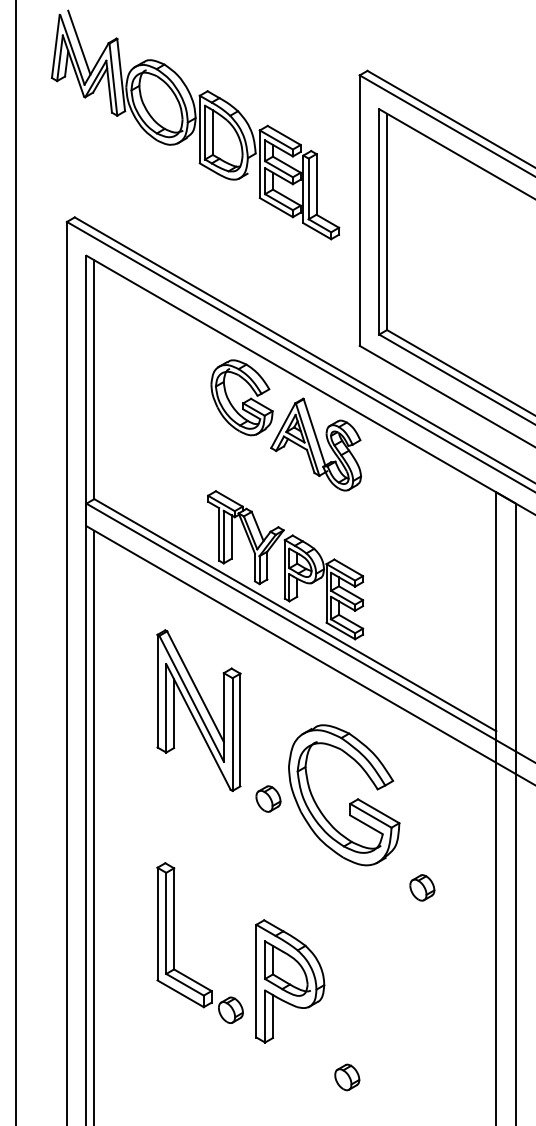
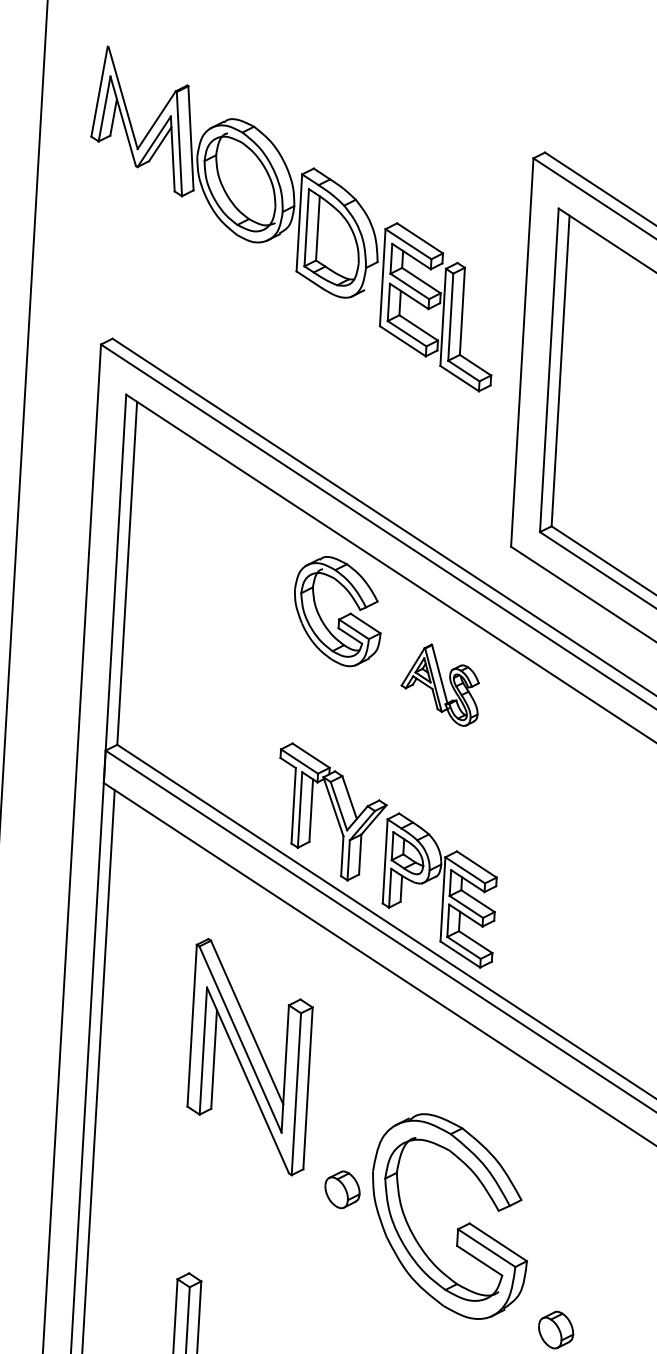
line: (79, 42) -> (133, 87), removed
part: (316, 444) -> (440, 684), size x0.6
part: (350, 802) -> (458, 1227), moved

